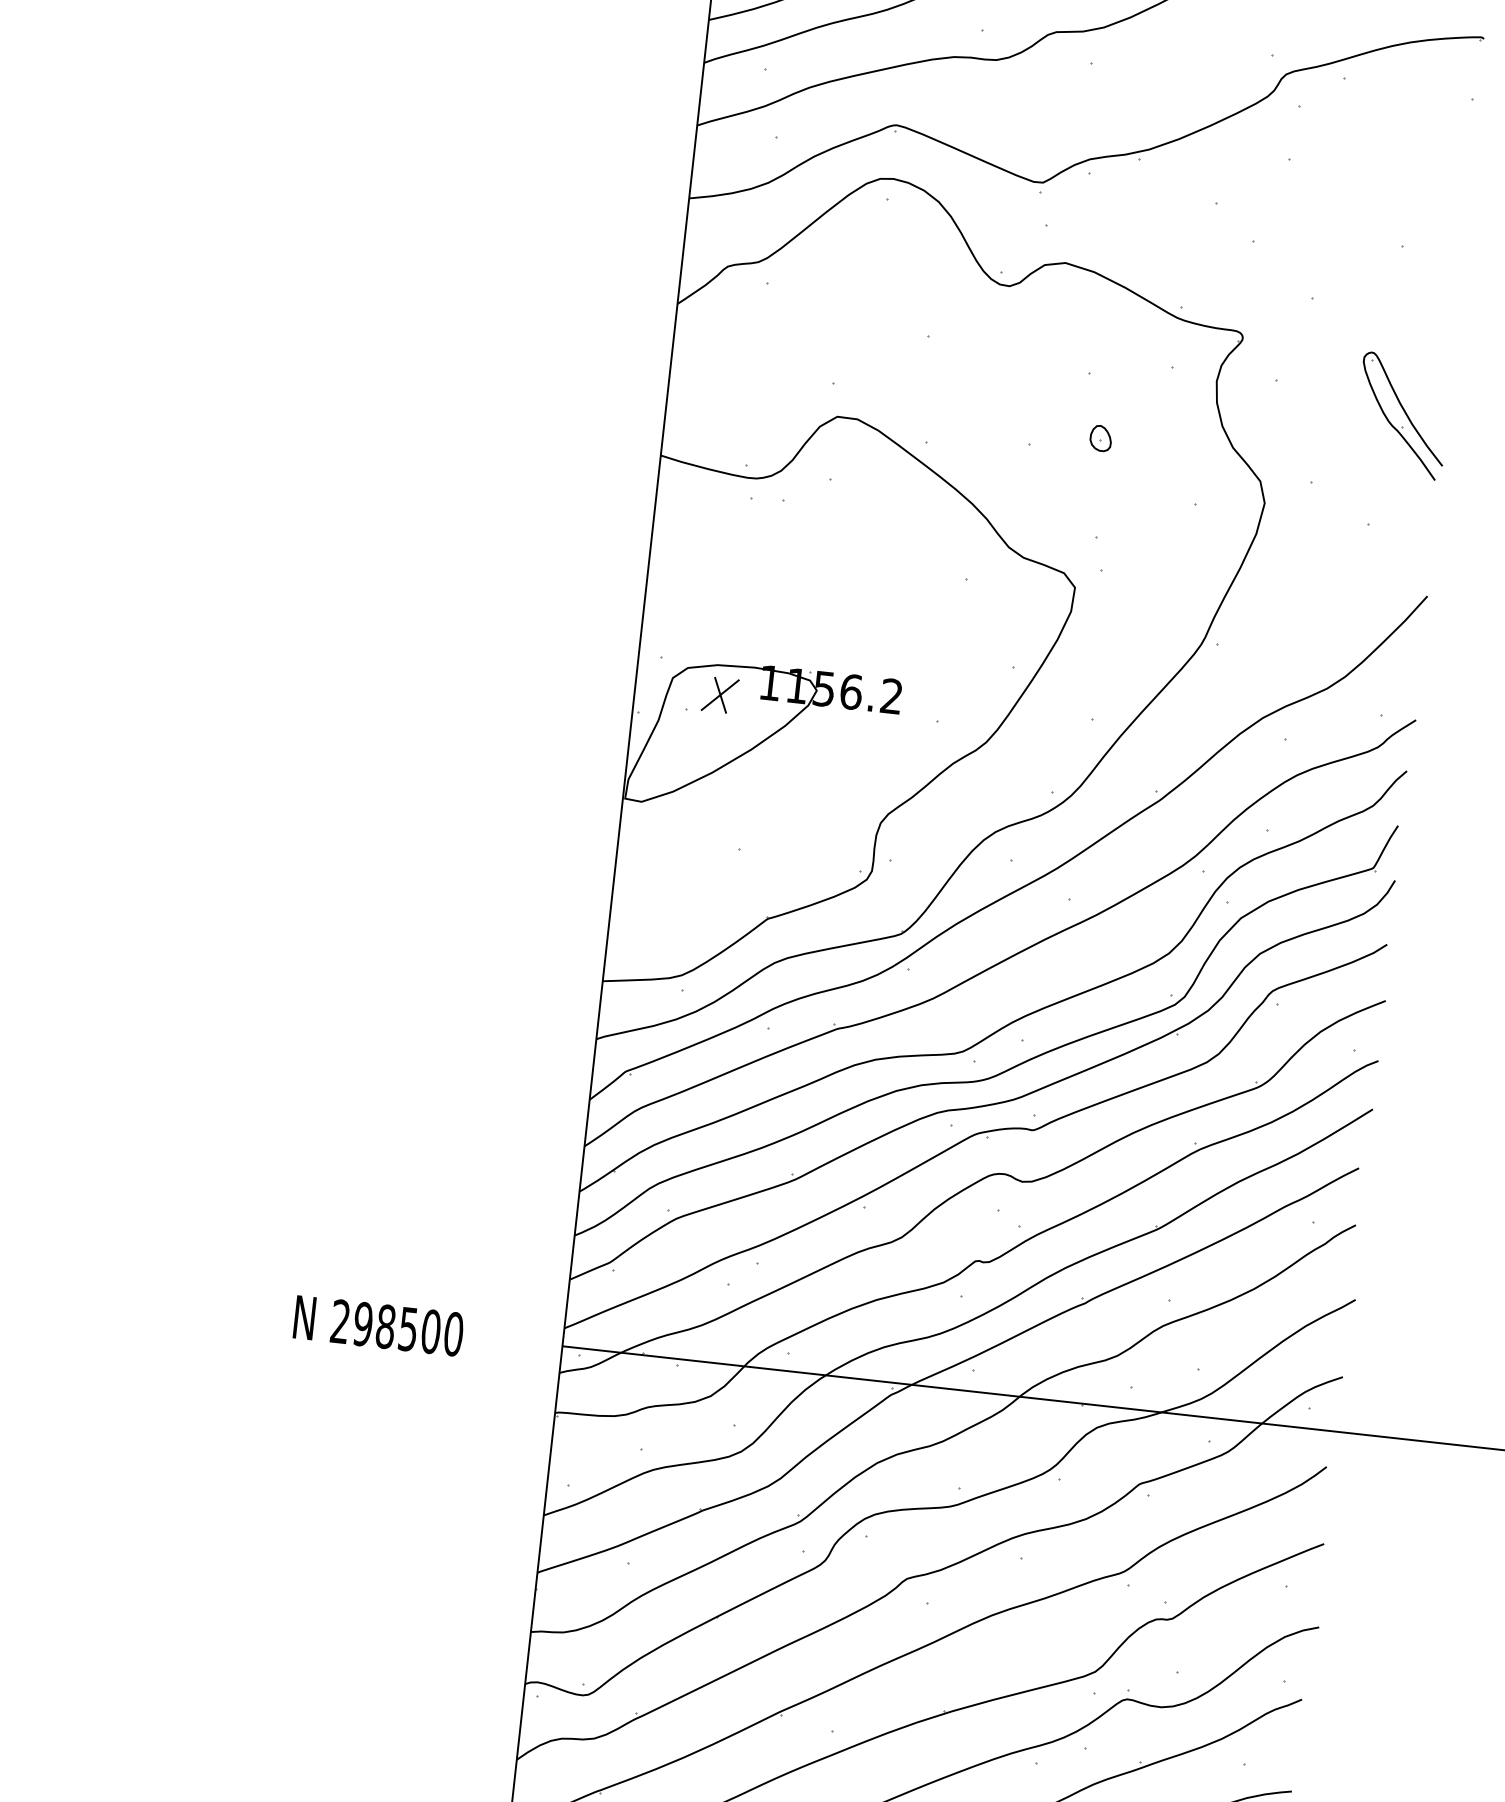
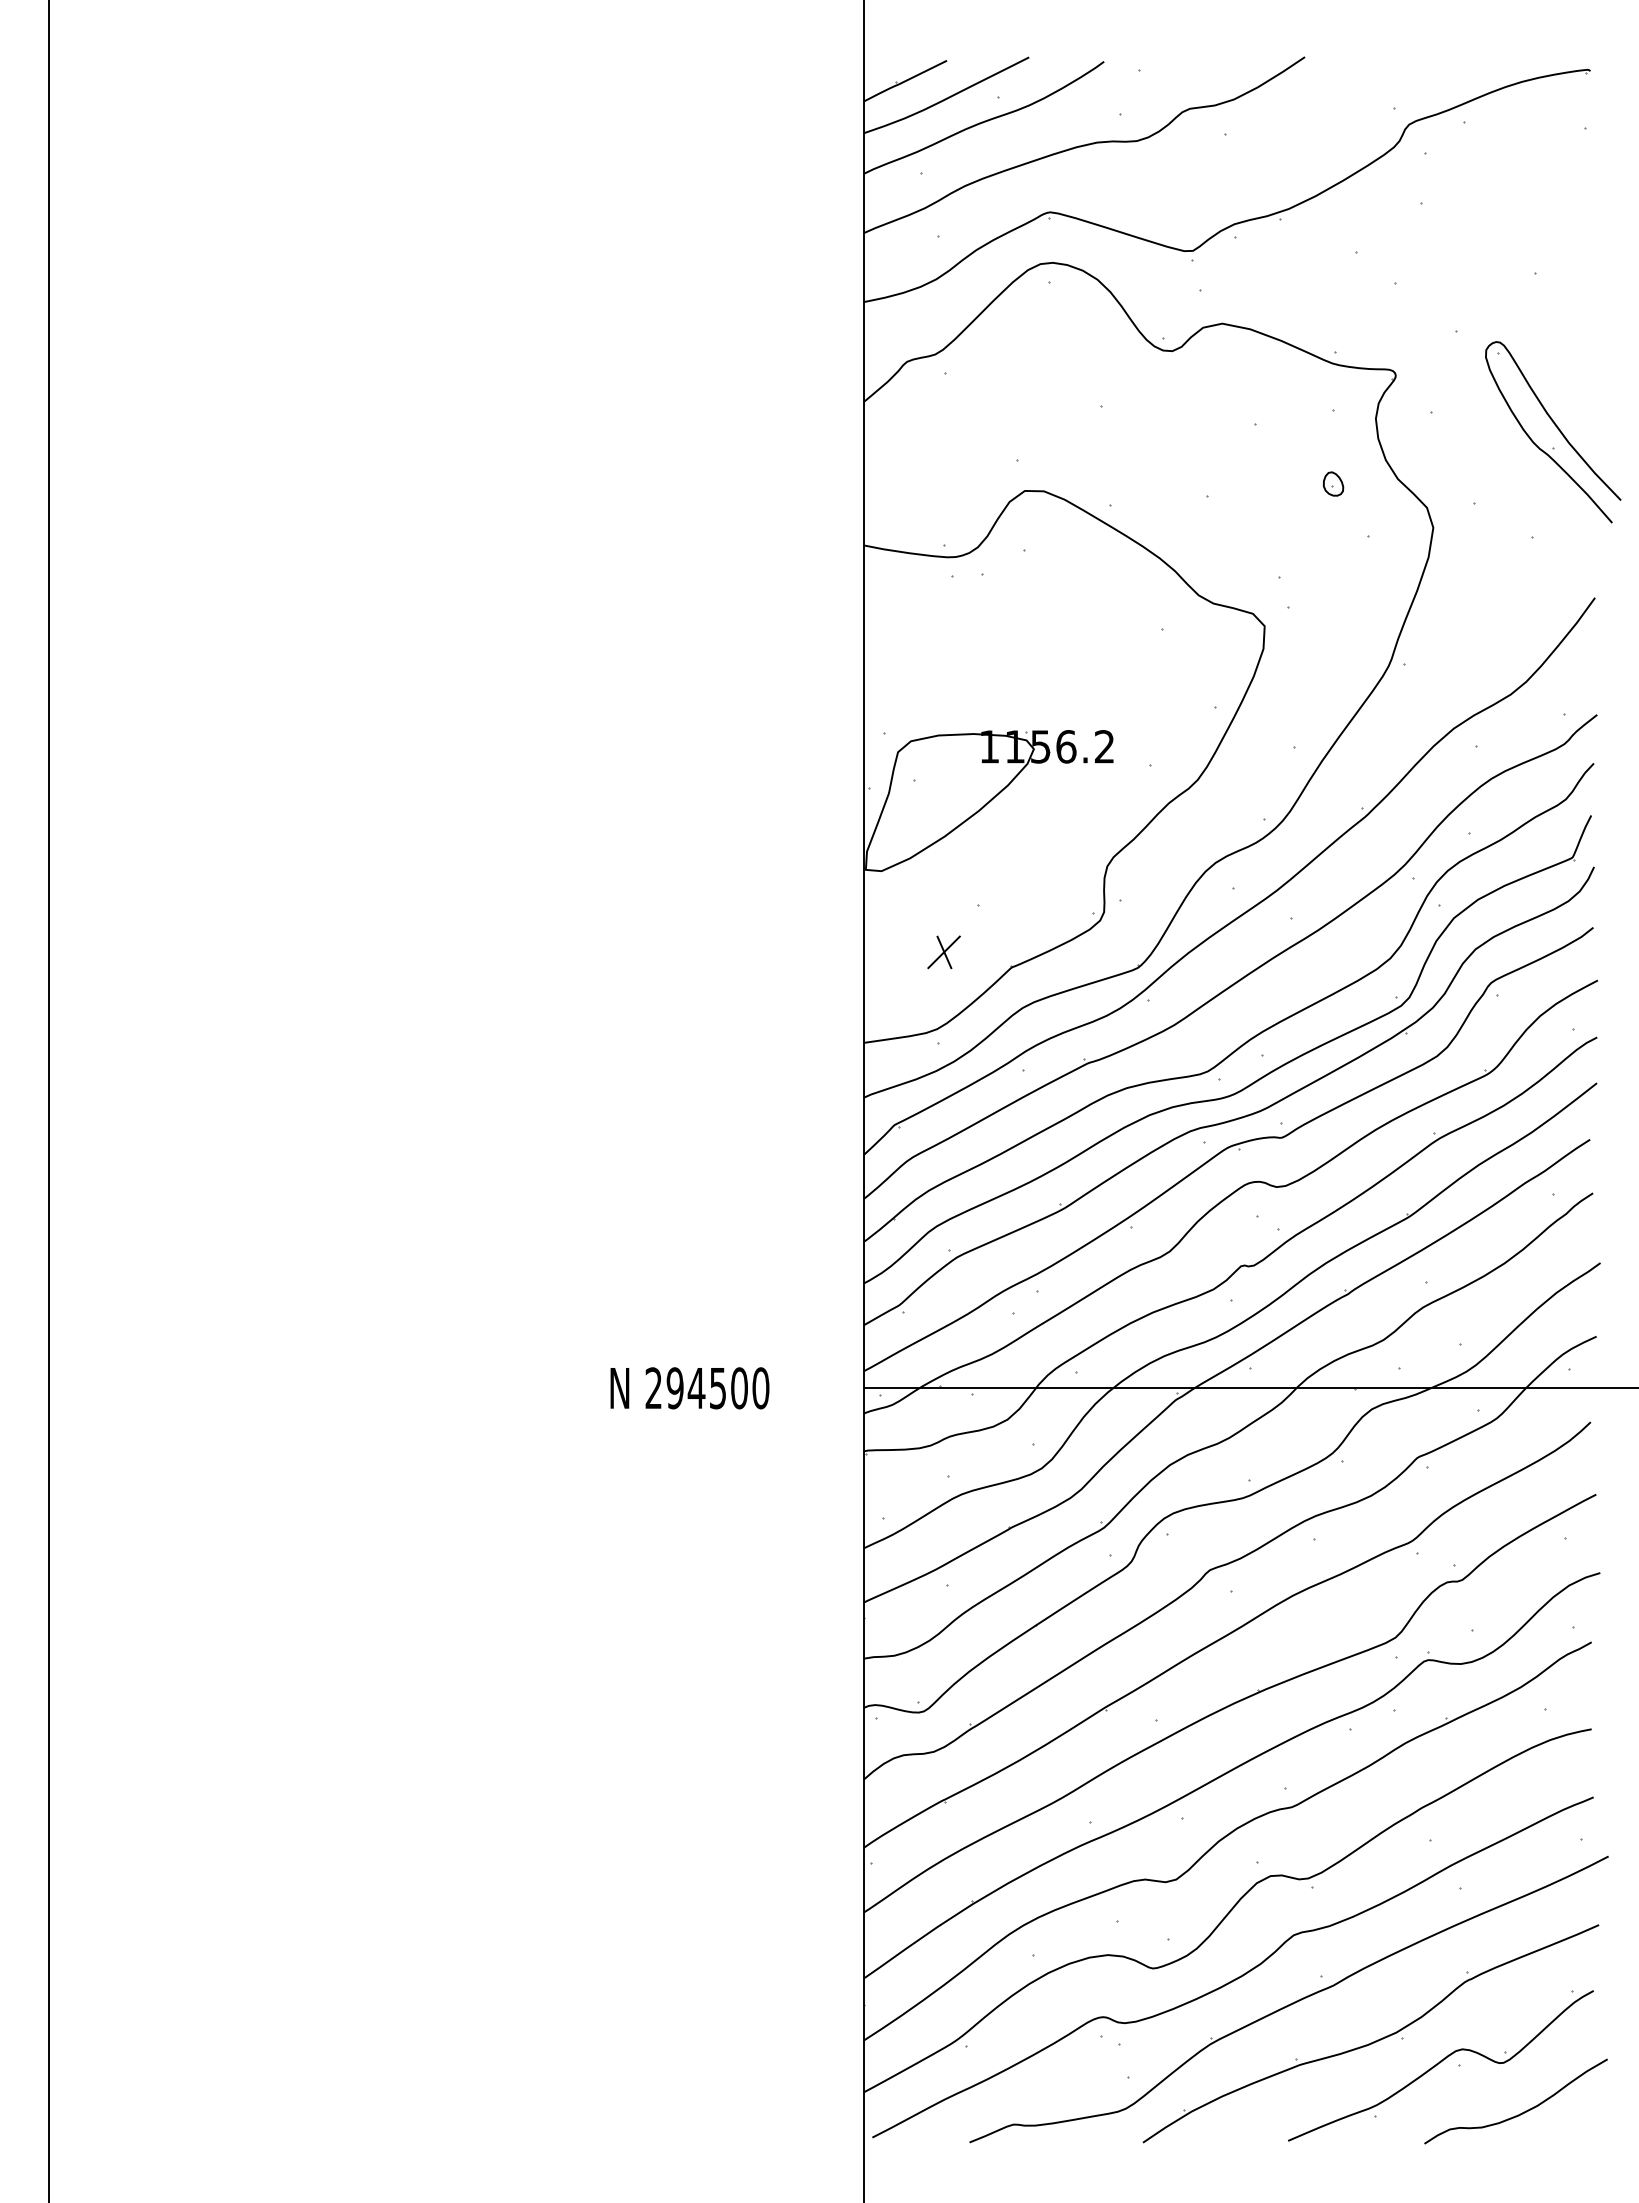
part: (1402, 415) -> (1553, 431), size x1.6
part: (1100, 437) -> (1333, 483), moved
part: (719, 695) -> (943, 952), moved
text: (385, 1326) -> (696, 1388), 298500 -> 294500

